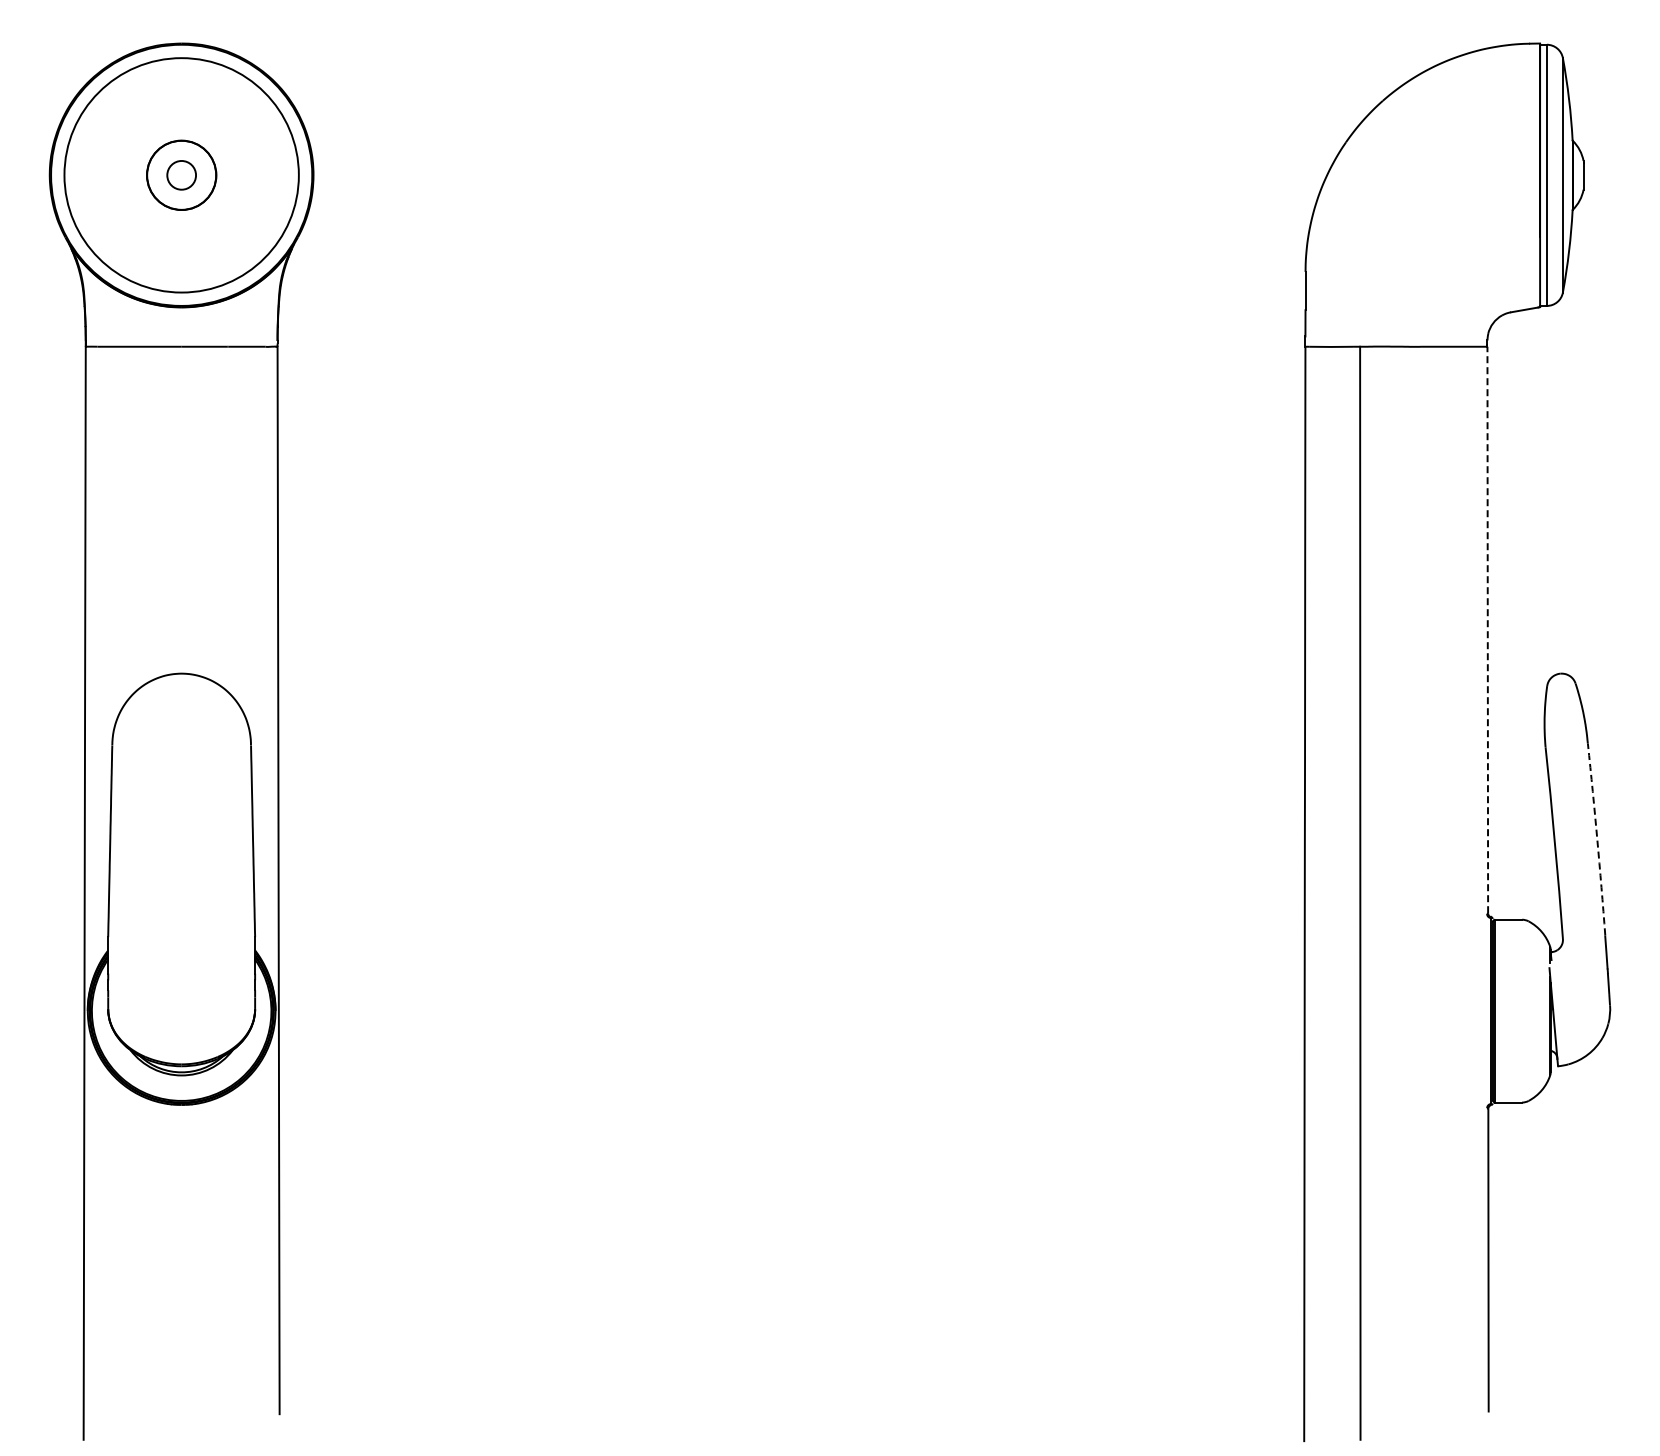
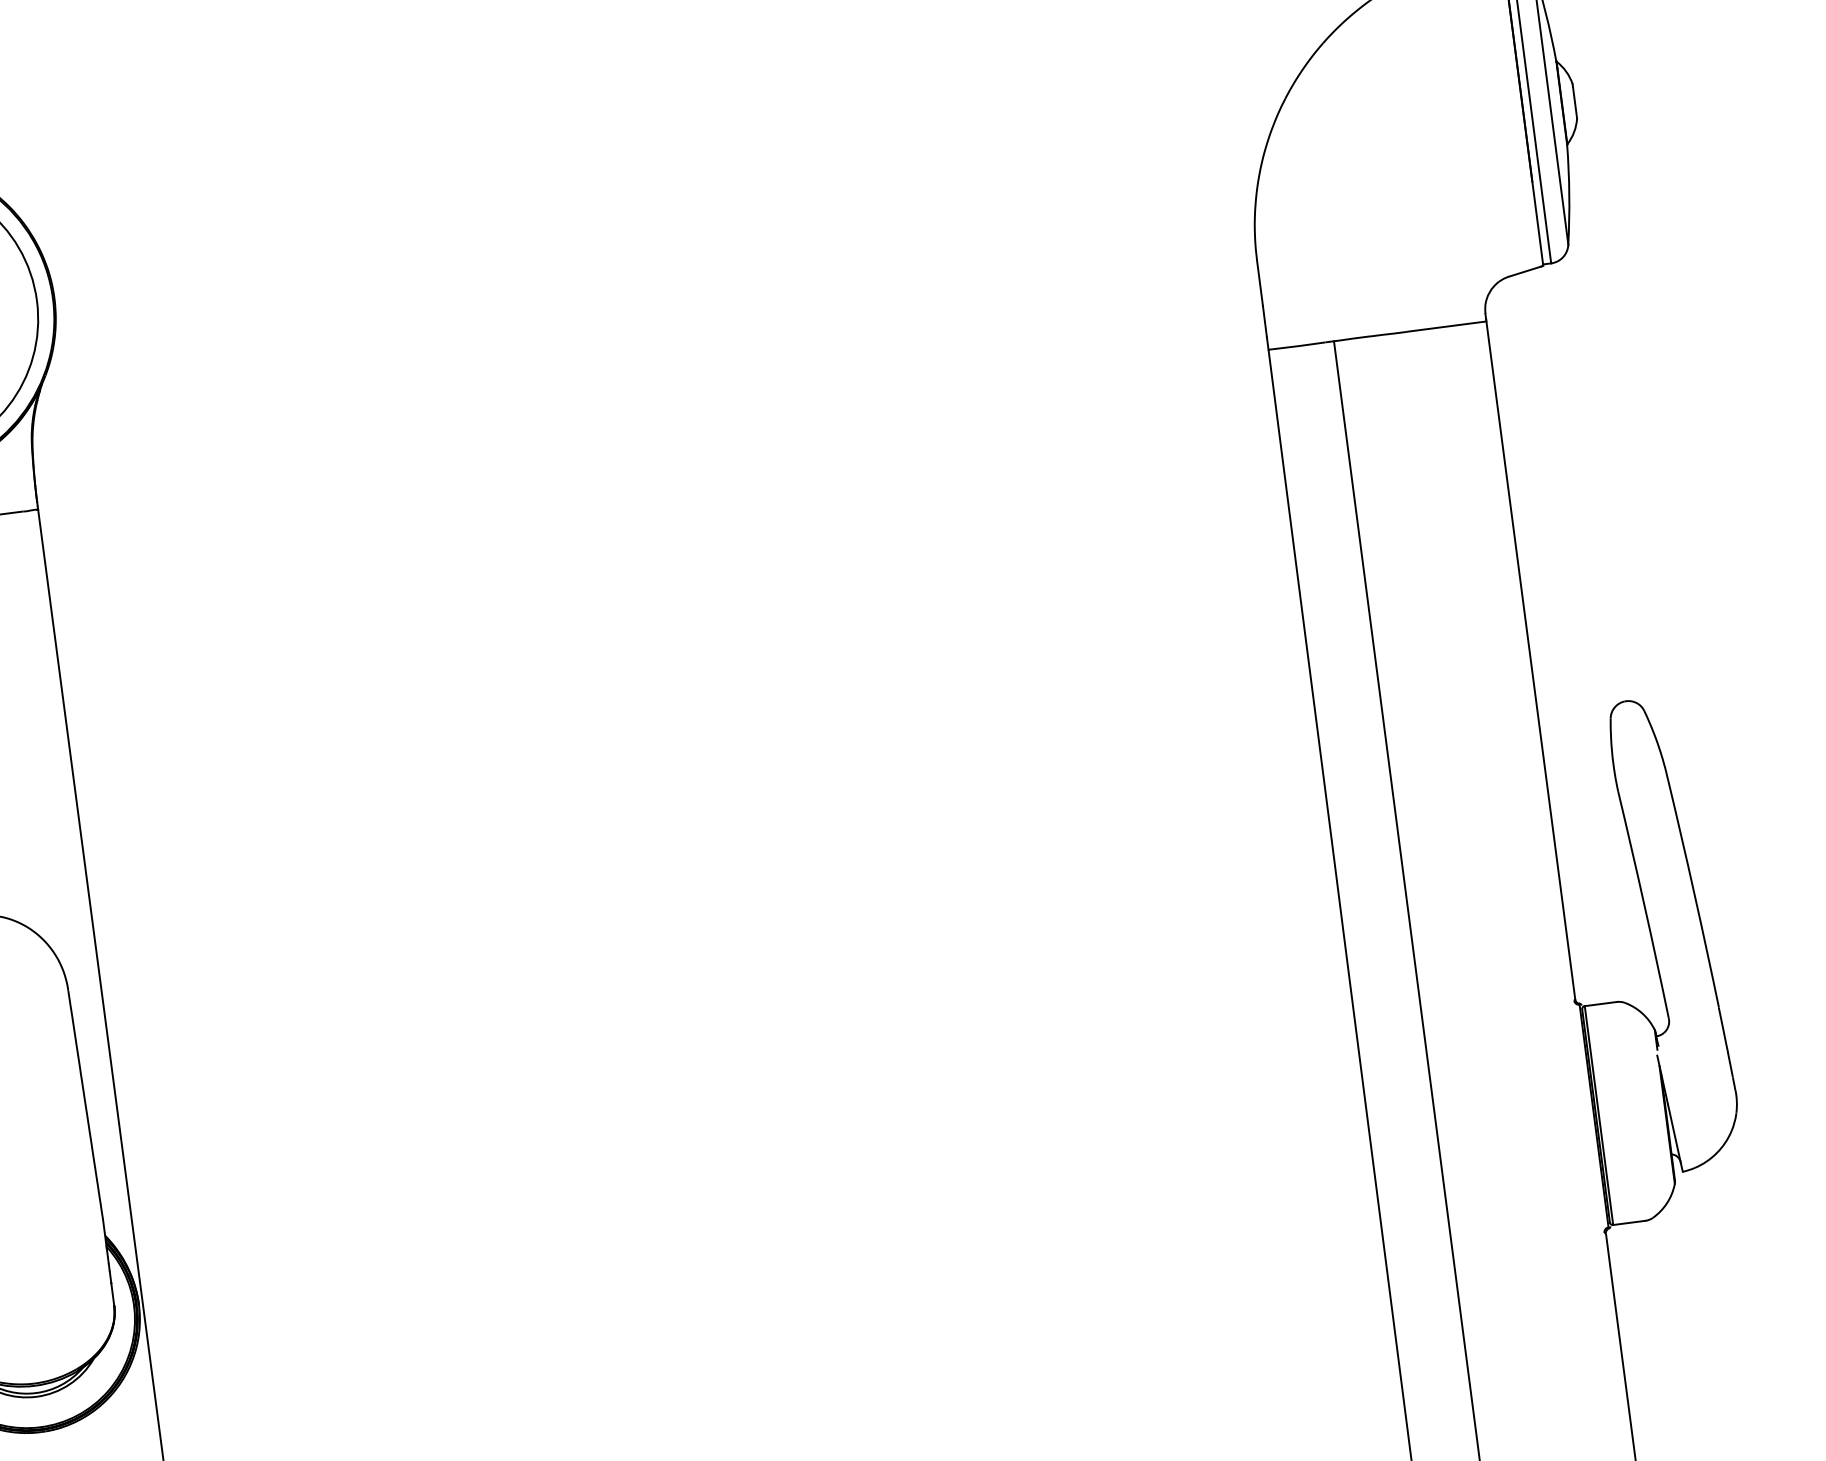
line: (1487, 629) -> (1530, 659), dashed -> solid
arc: (1597, 839) -> (1694, 894), dashed -> solid

